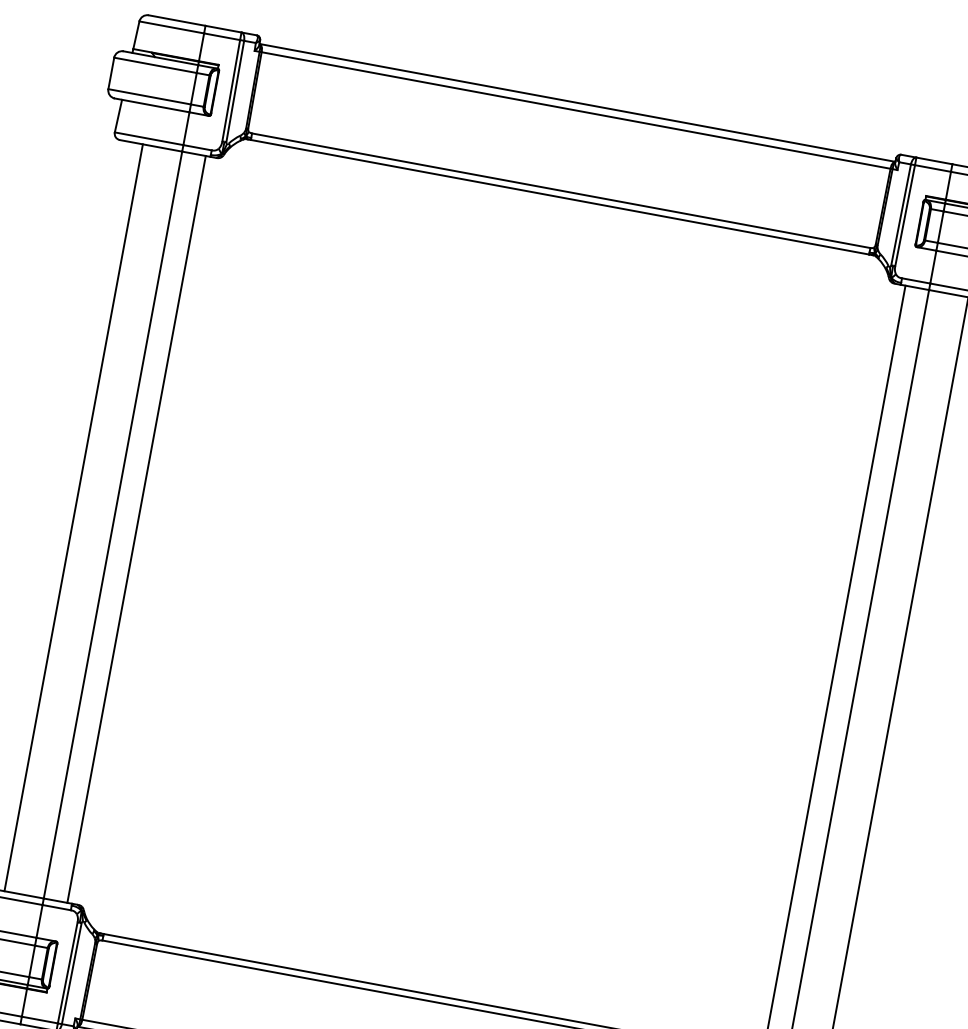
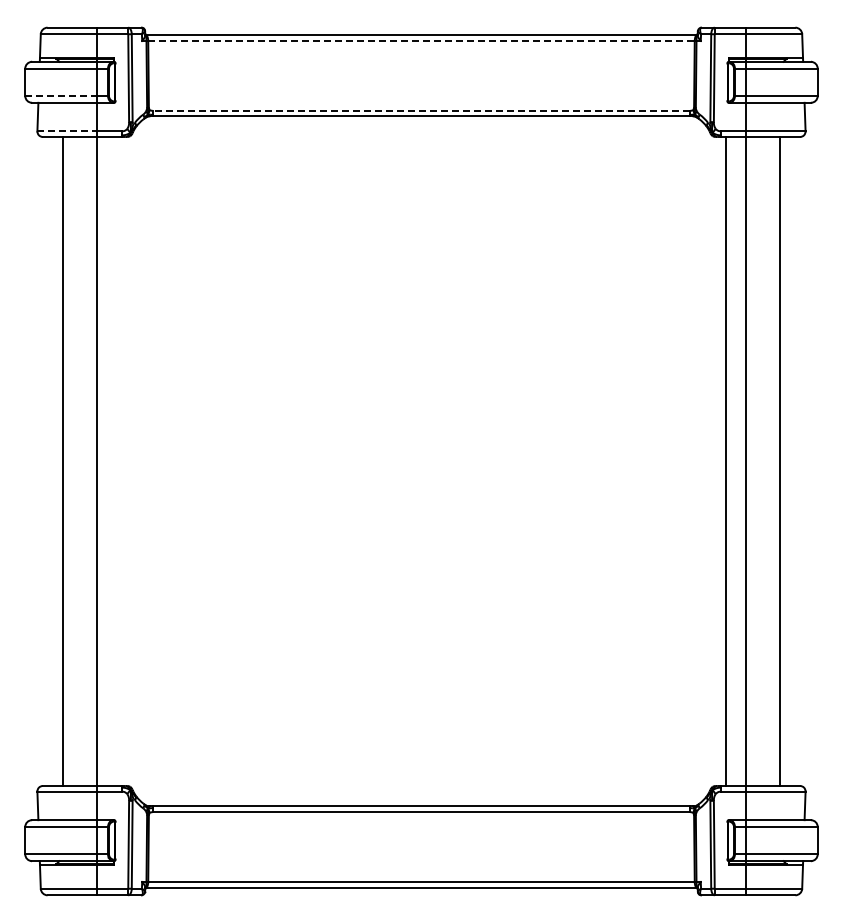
line: (150, 97) -> (61, 96), solid -> dashed
line: (576, 110) -> (421, 41), solid -> dashed
line: (149, 139) -> (67, 131), solid -> dashed
line: (561, 190) -> (421, 110), solid -> dashed
line: (136, 529) -> (117, 461), removed

